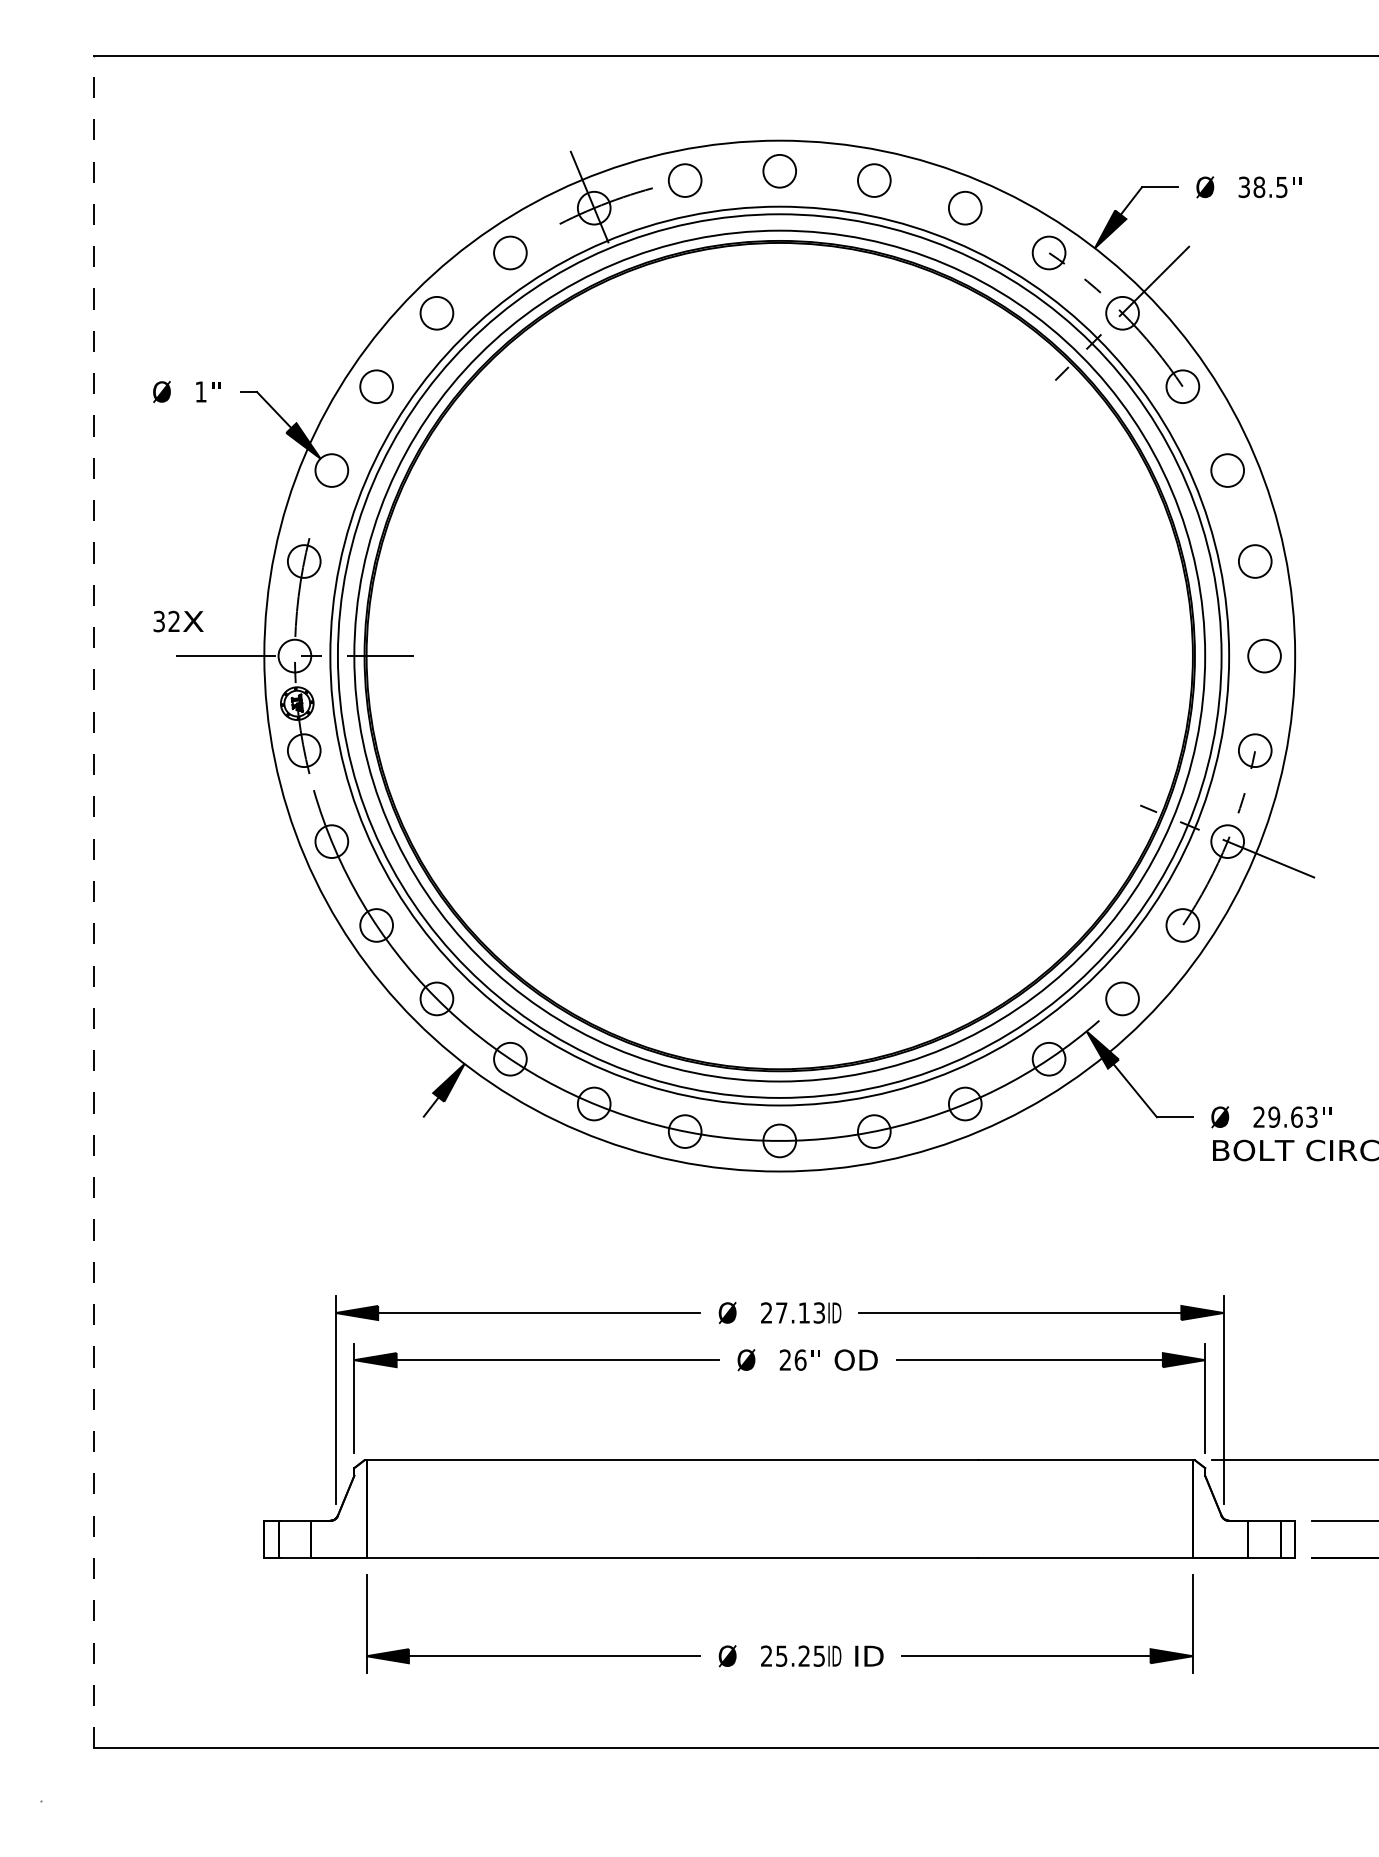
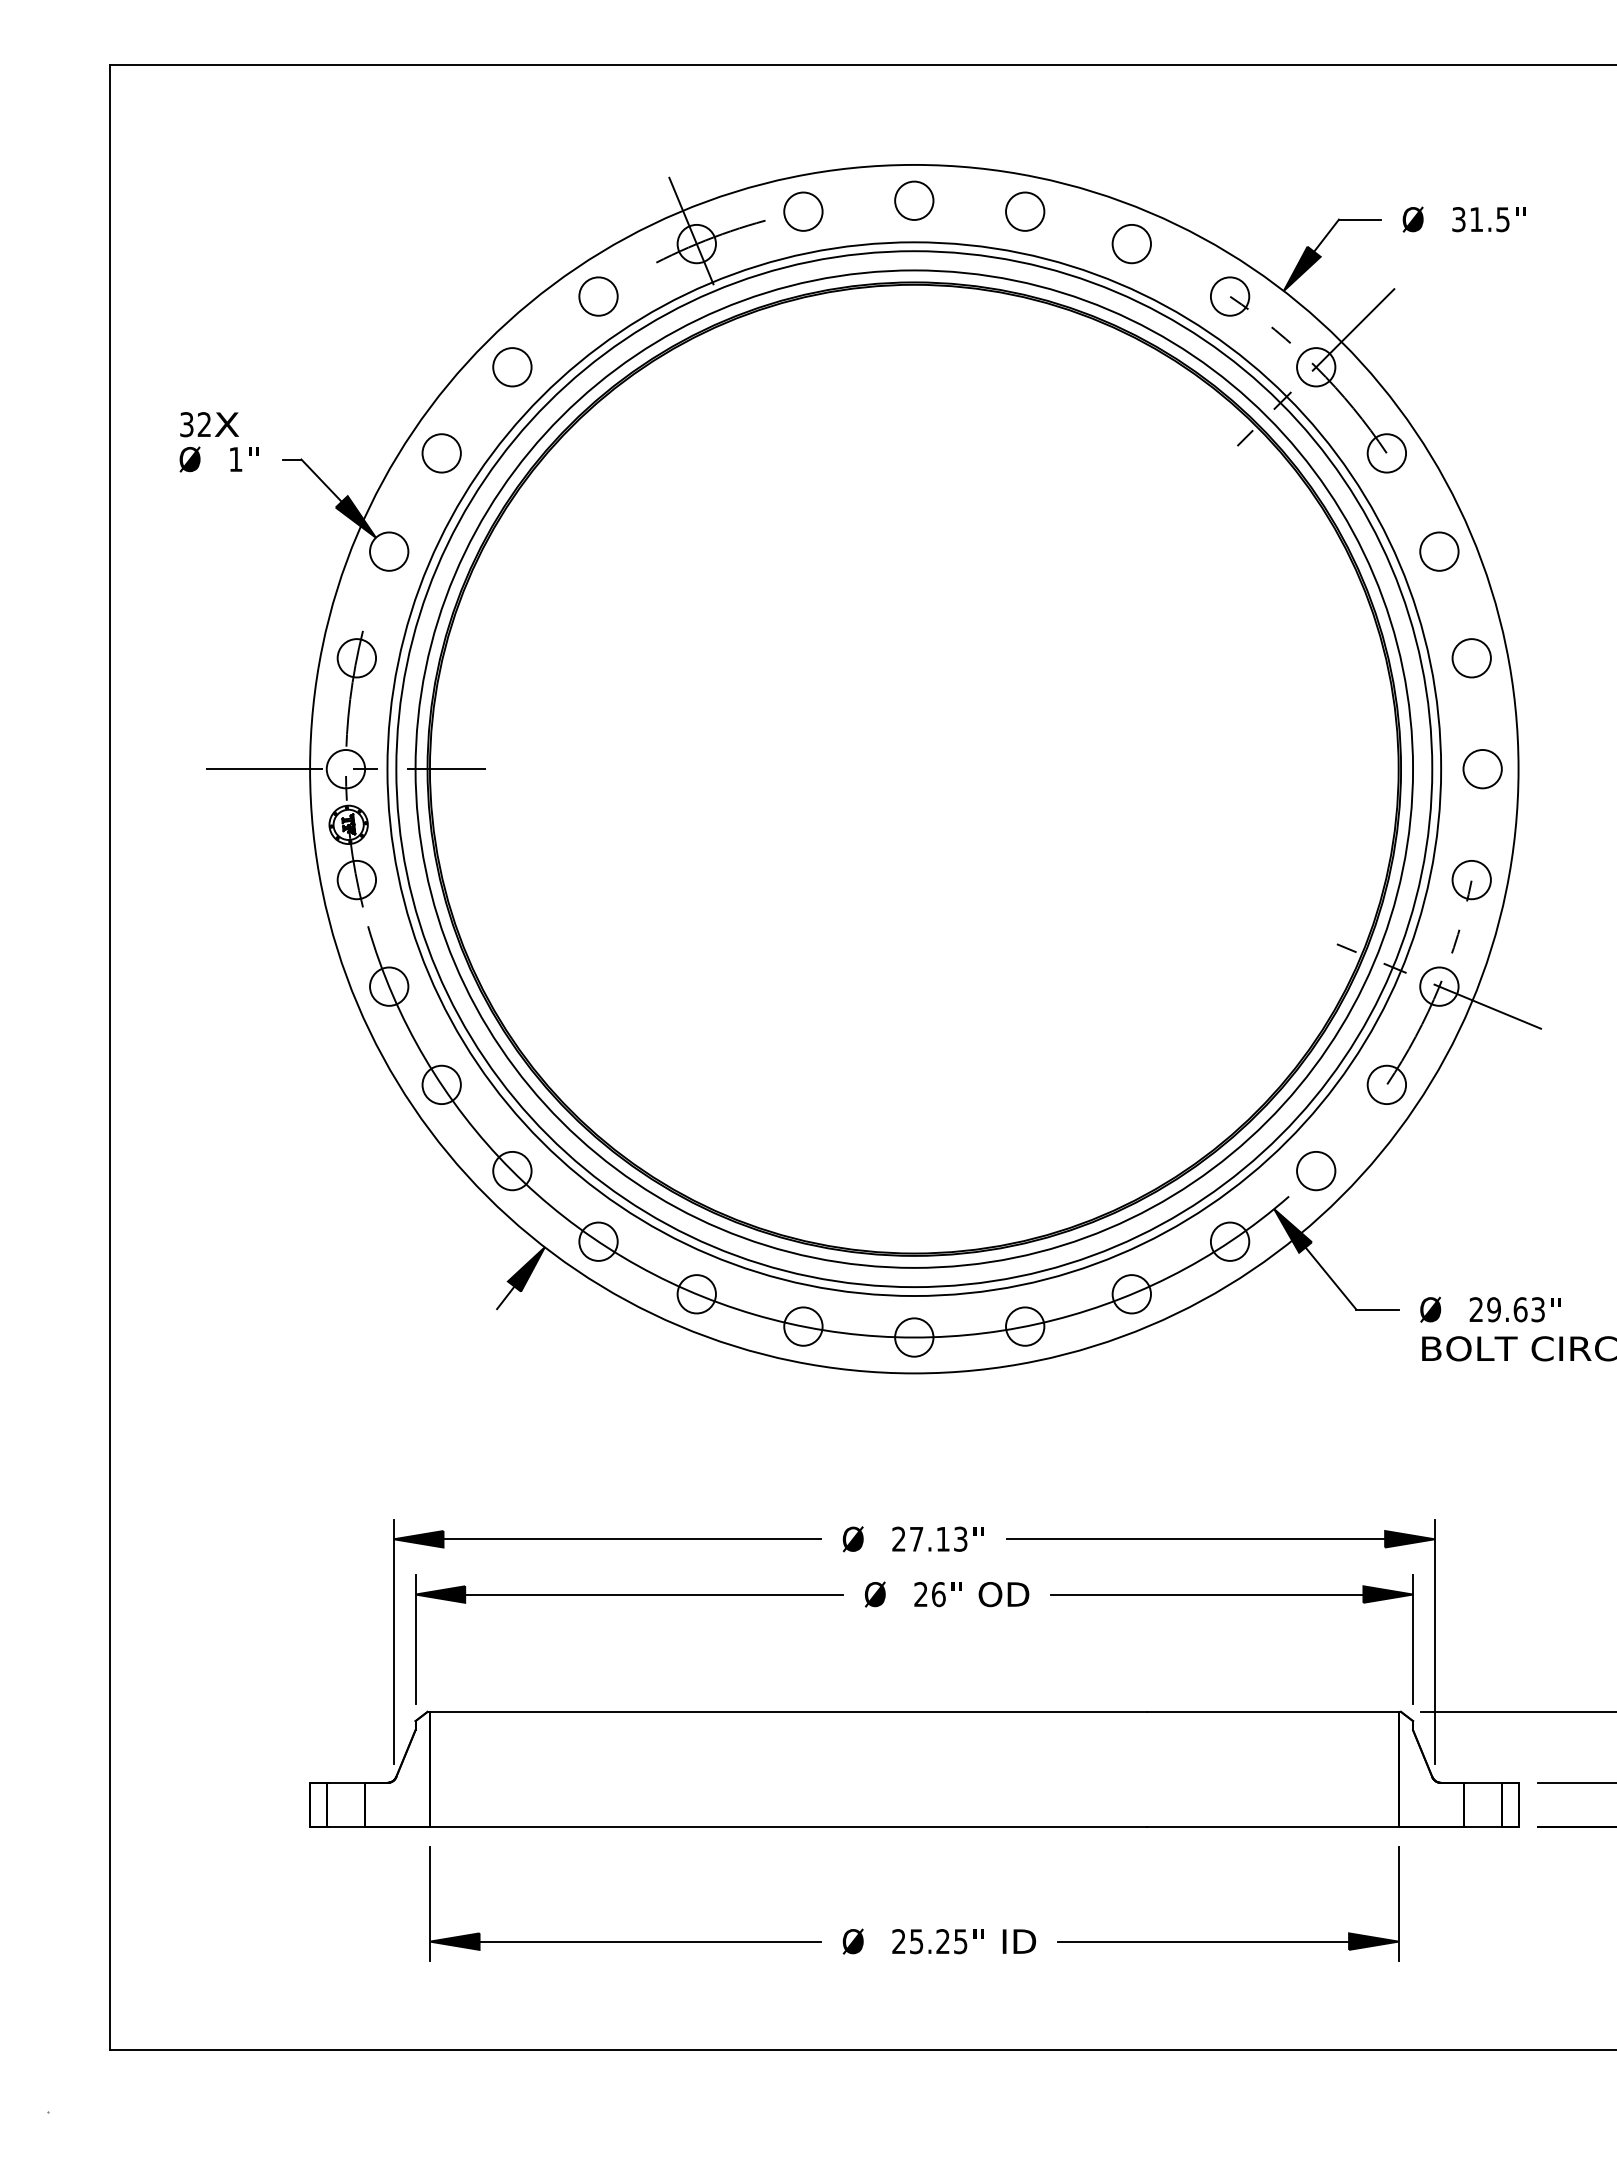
text: (1259, 187) -> (1476, 219), 38.5 -> 31.5
text: (178, 621) -> (209, 424), moved
line: (94, 901) -> (110, 1056), dashed -> solid
text: (834, 1313) -> (978, 1539), ID -> "
text: (834, 1656) -> (978, 1941), ID -> "

